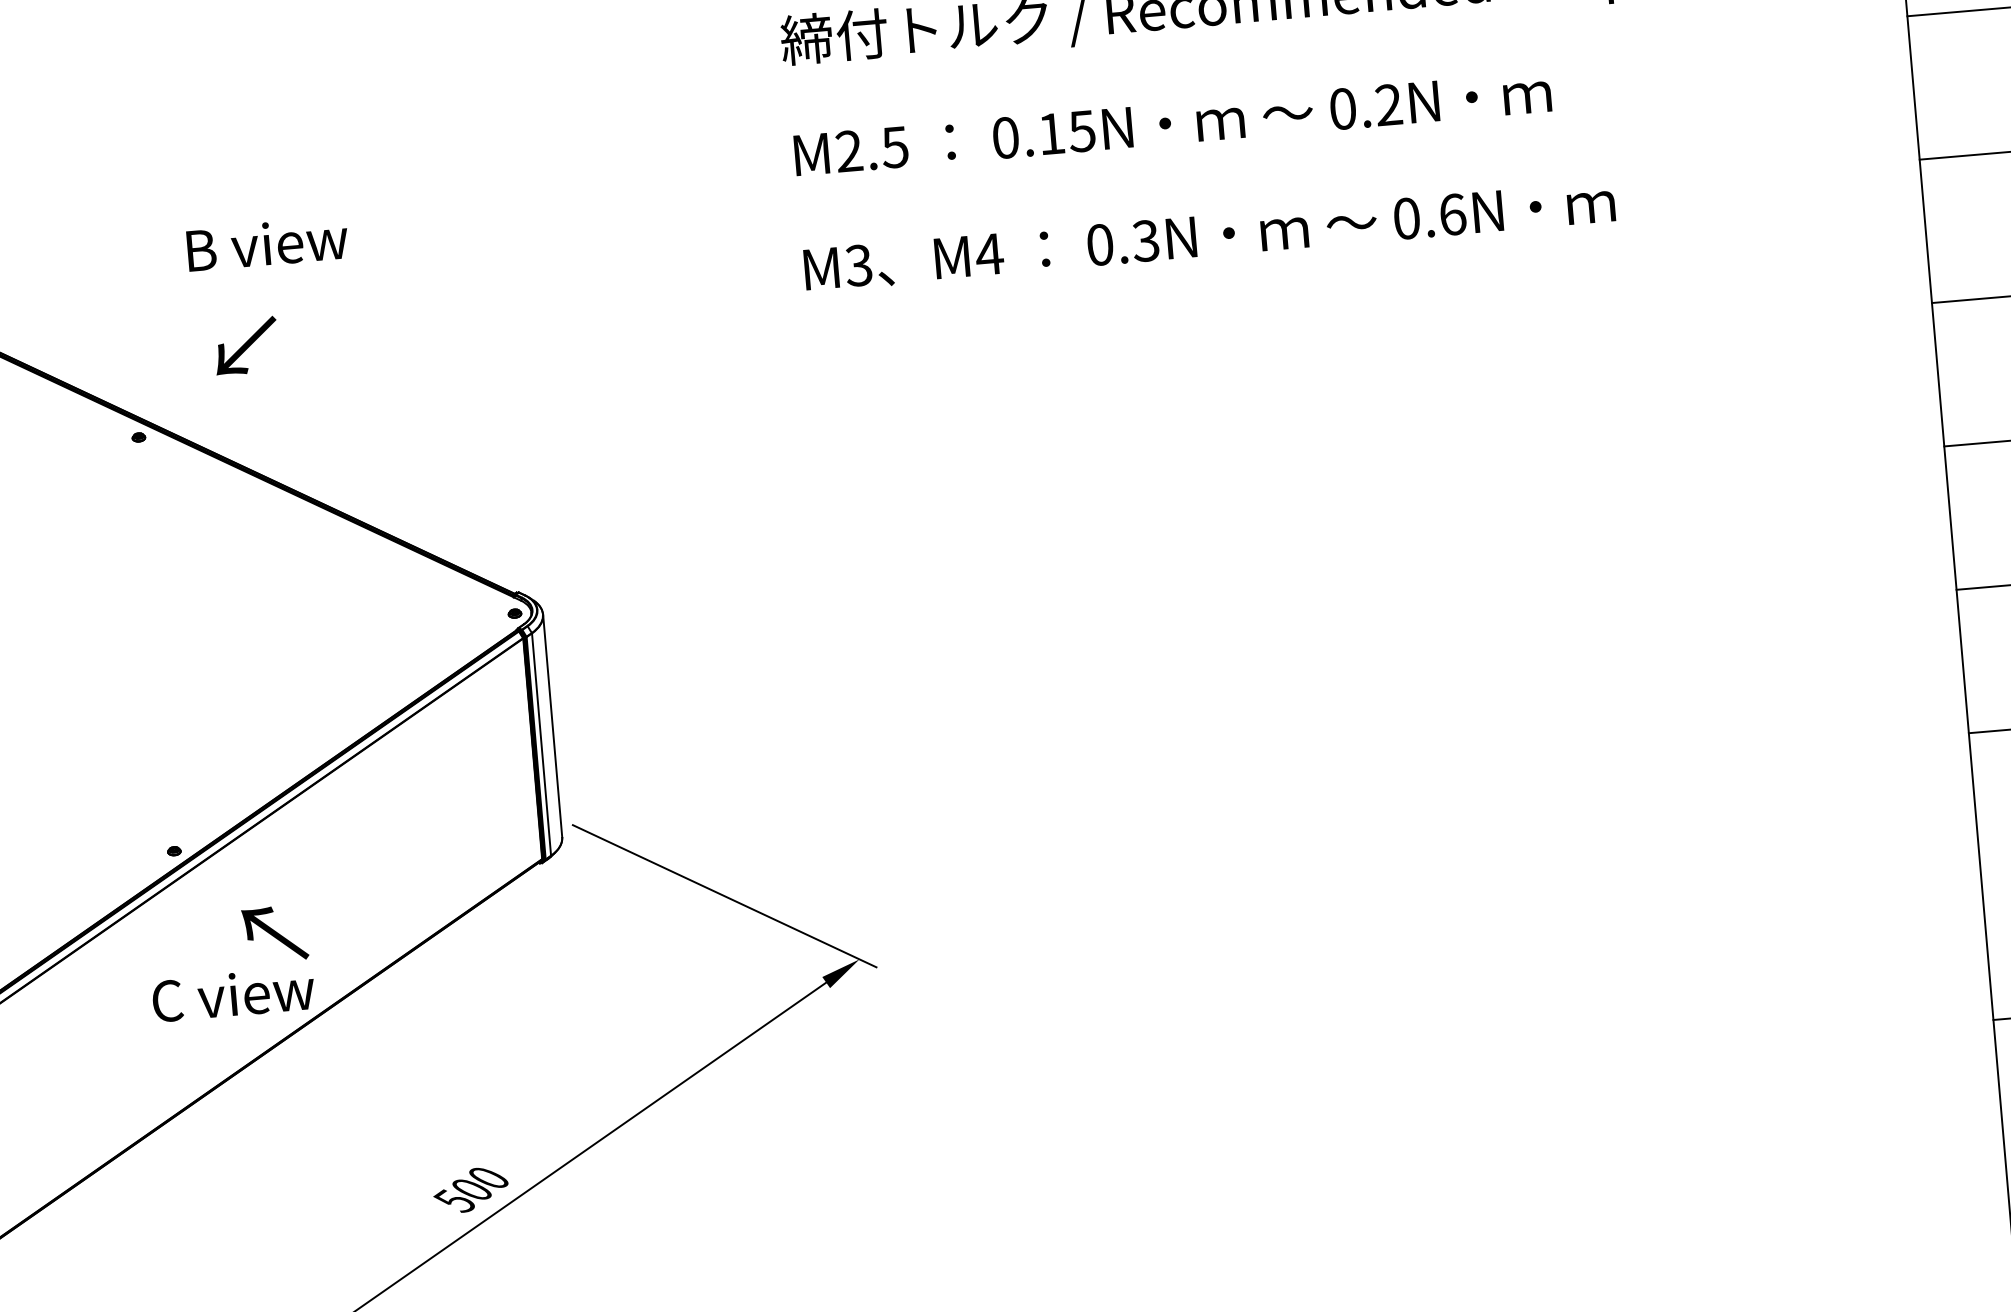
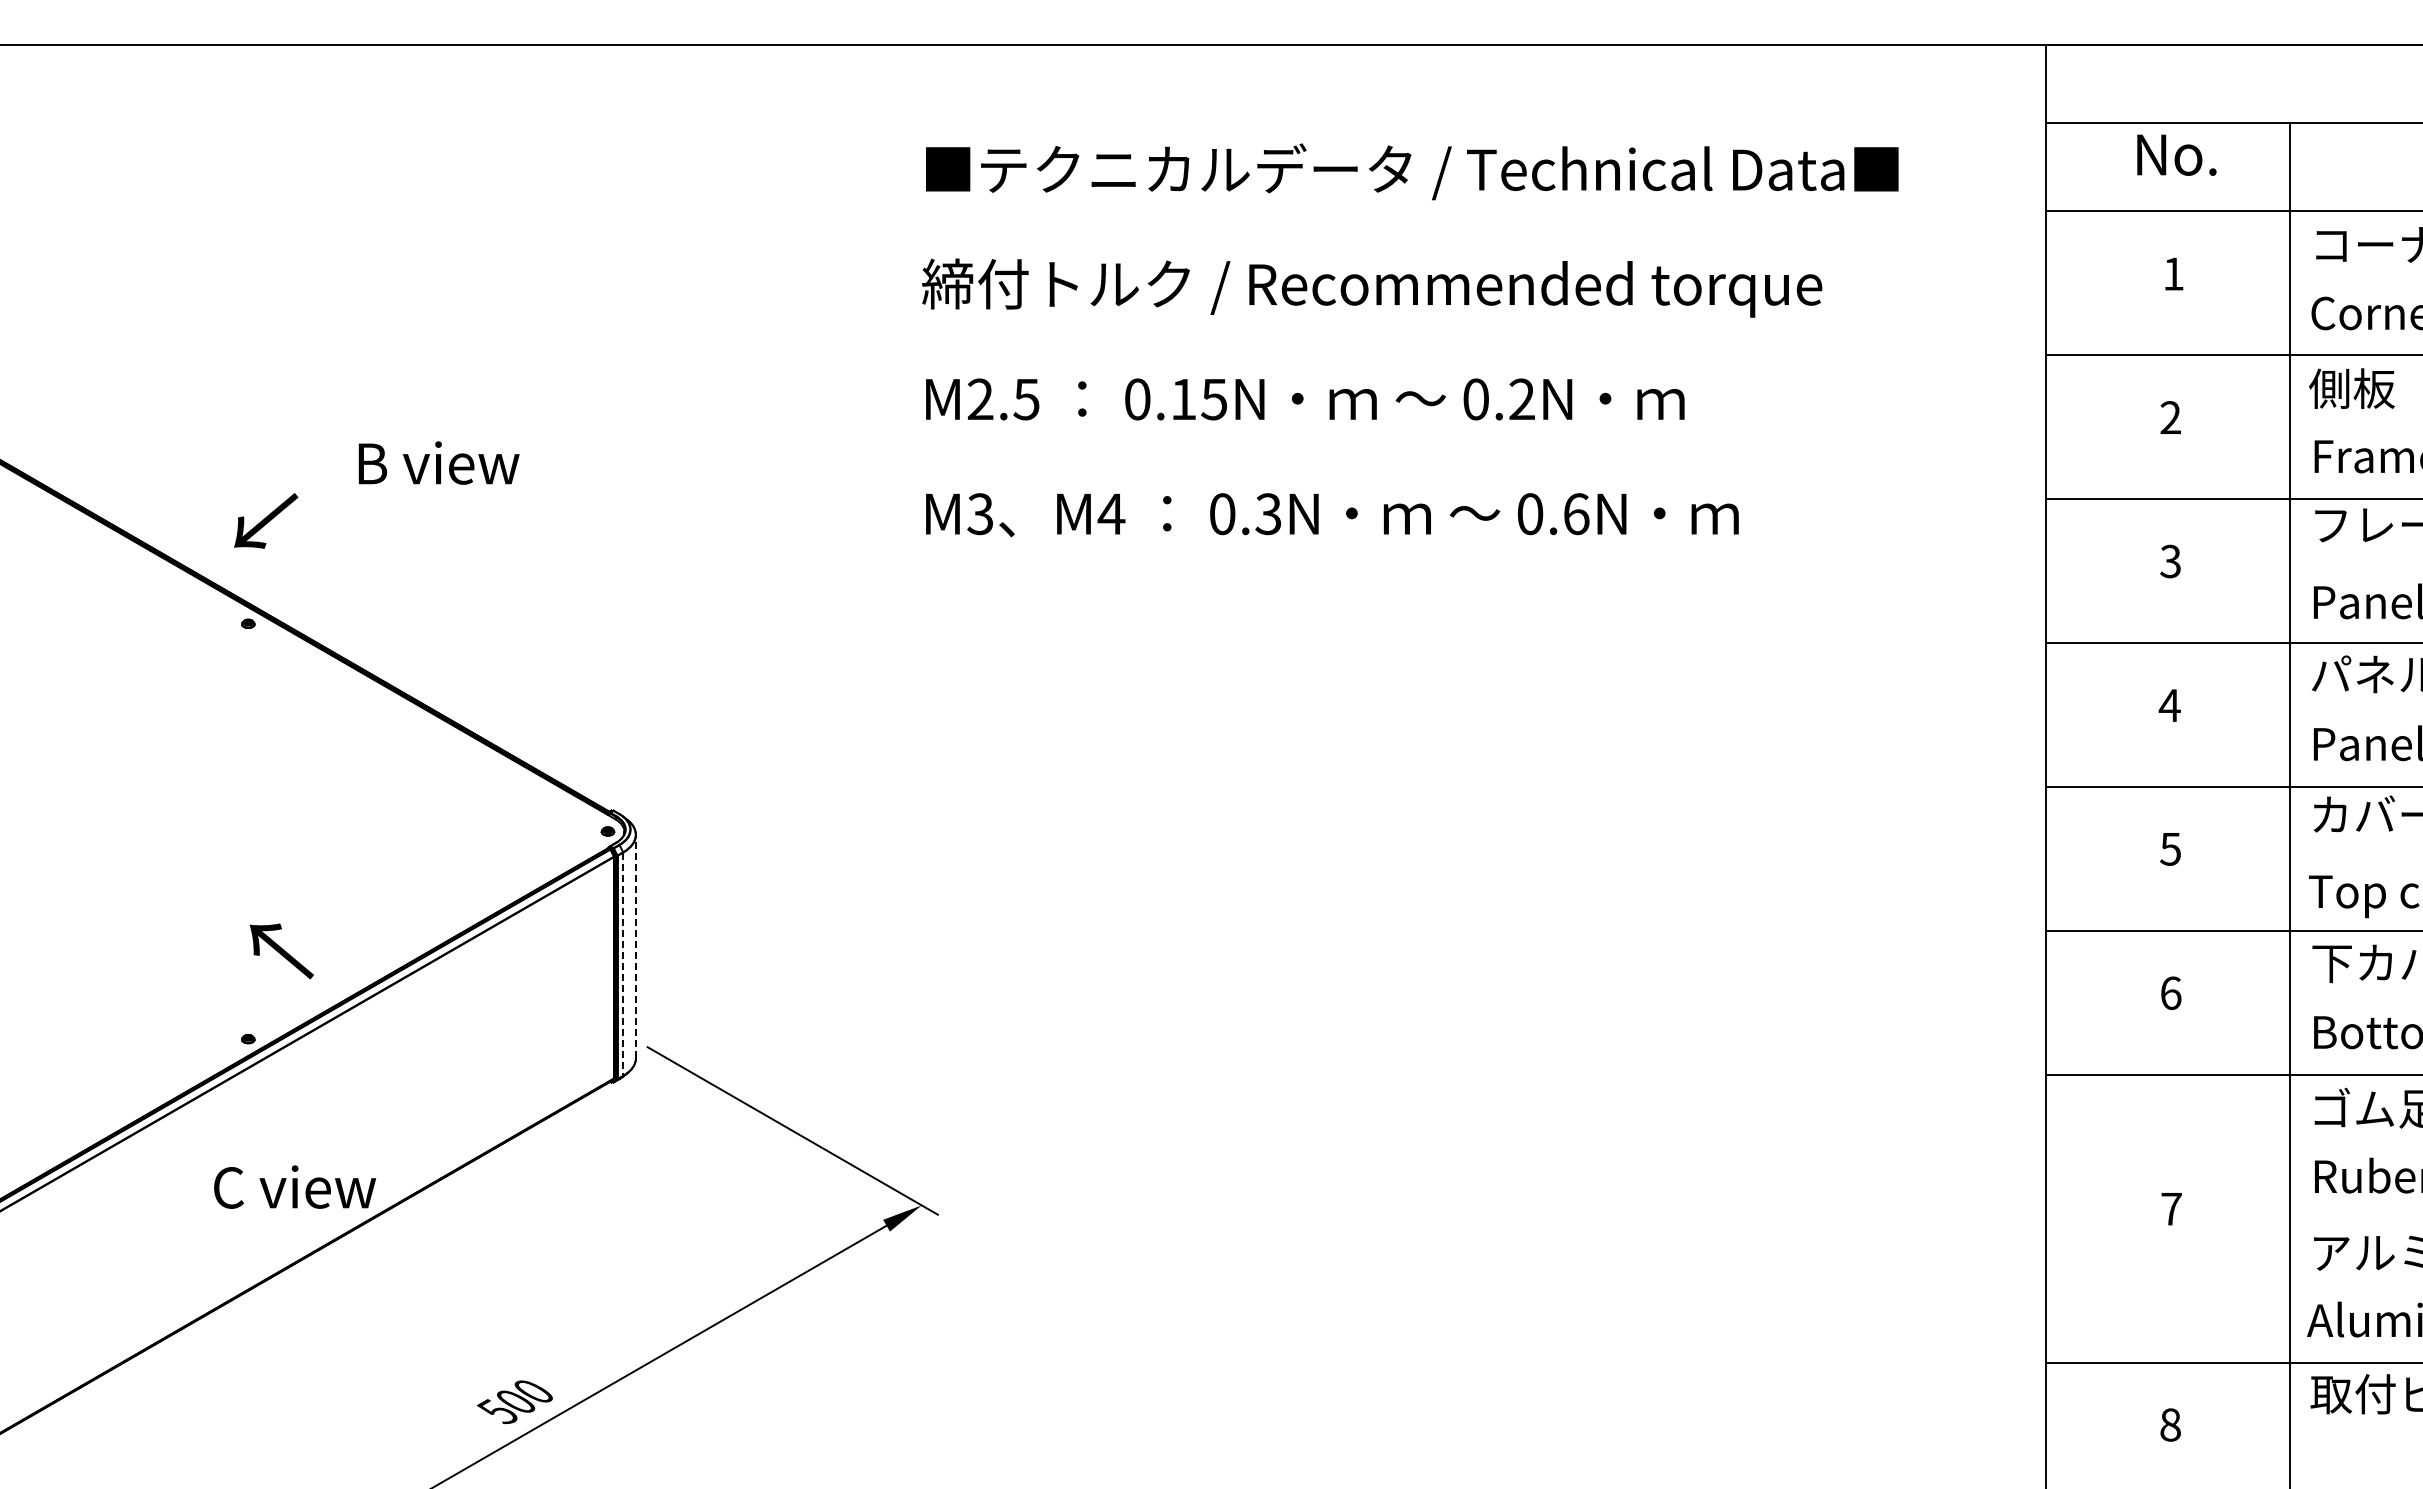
text: (266, 243) -> (438, 462), moved
text: (246, 345) -> (266, 520), moved
line: (552, 725) -> (635, 946), solid -> dashed
line: (541, 744) -> (623, 964), solid -> dashed
text: (275, 934) -> (281, 951), moved

